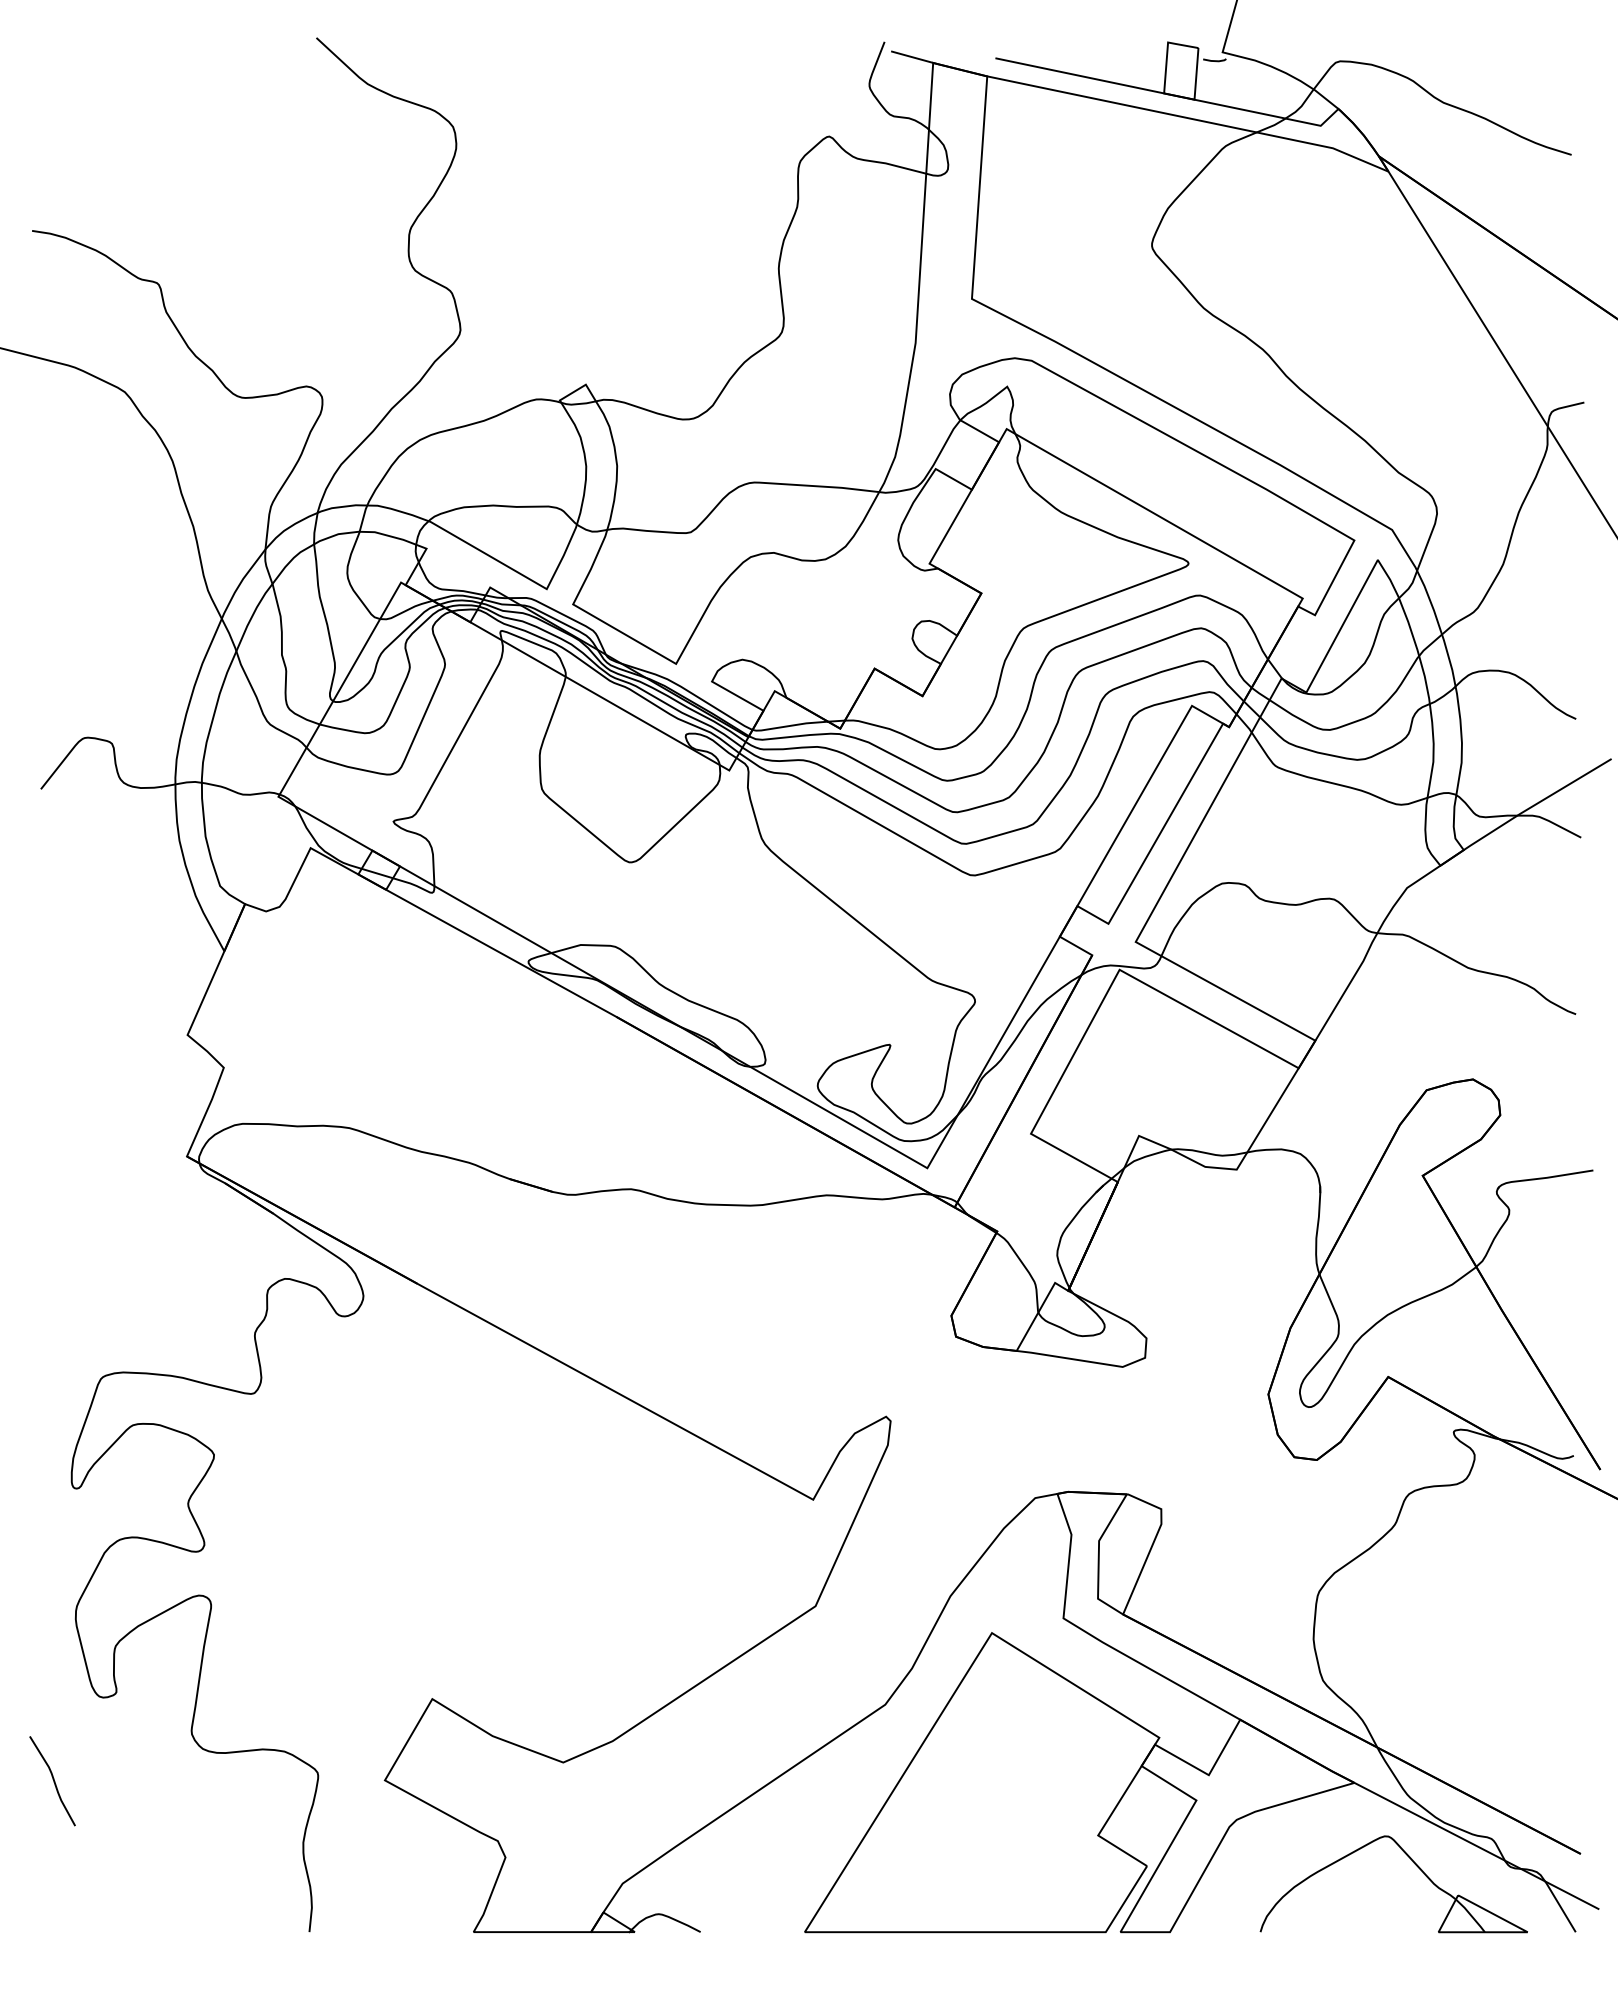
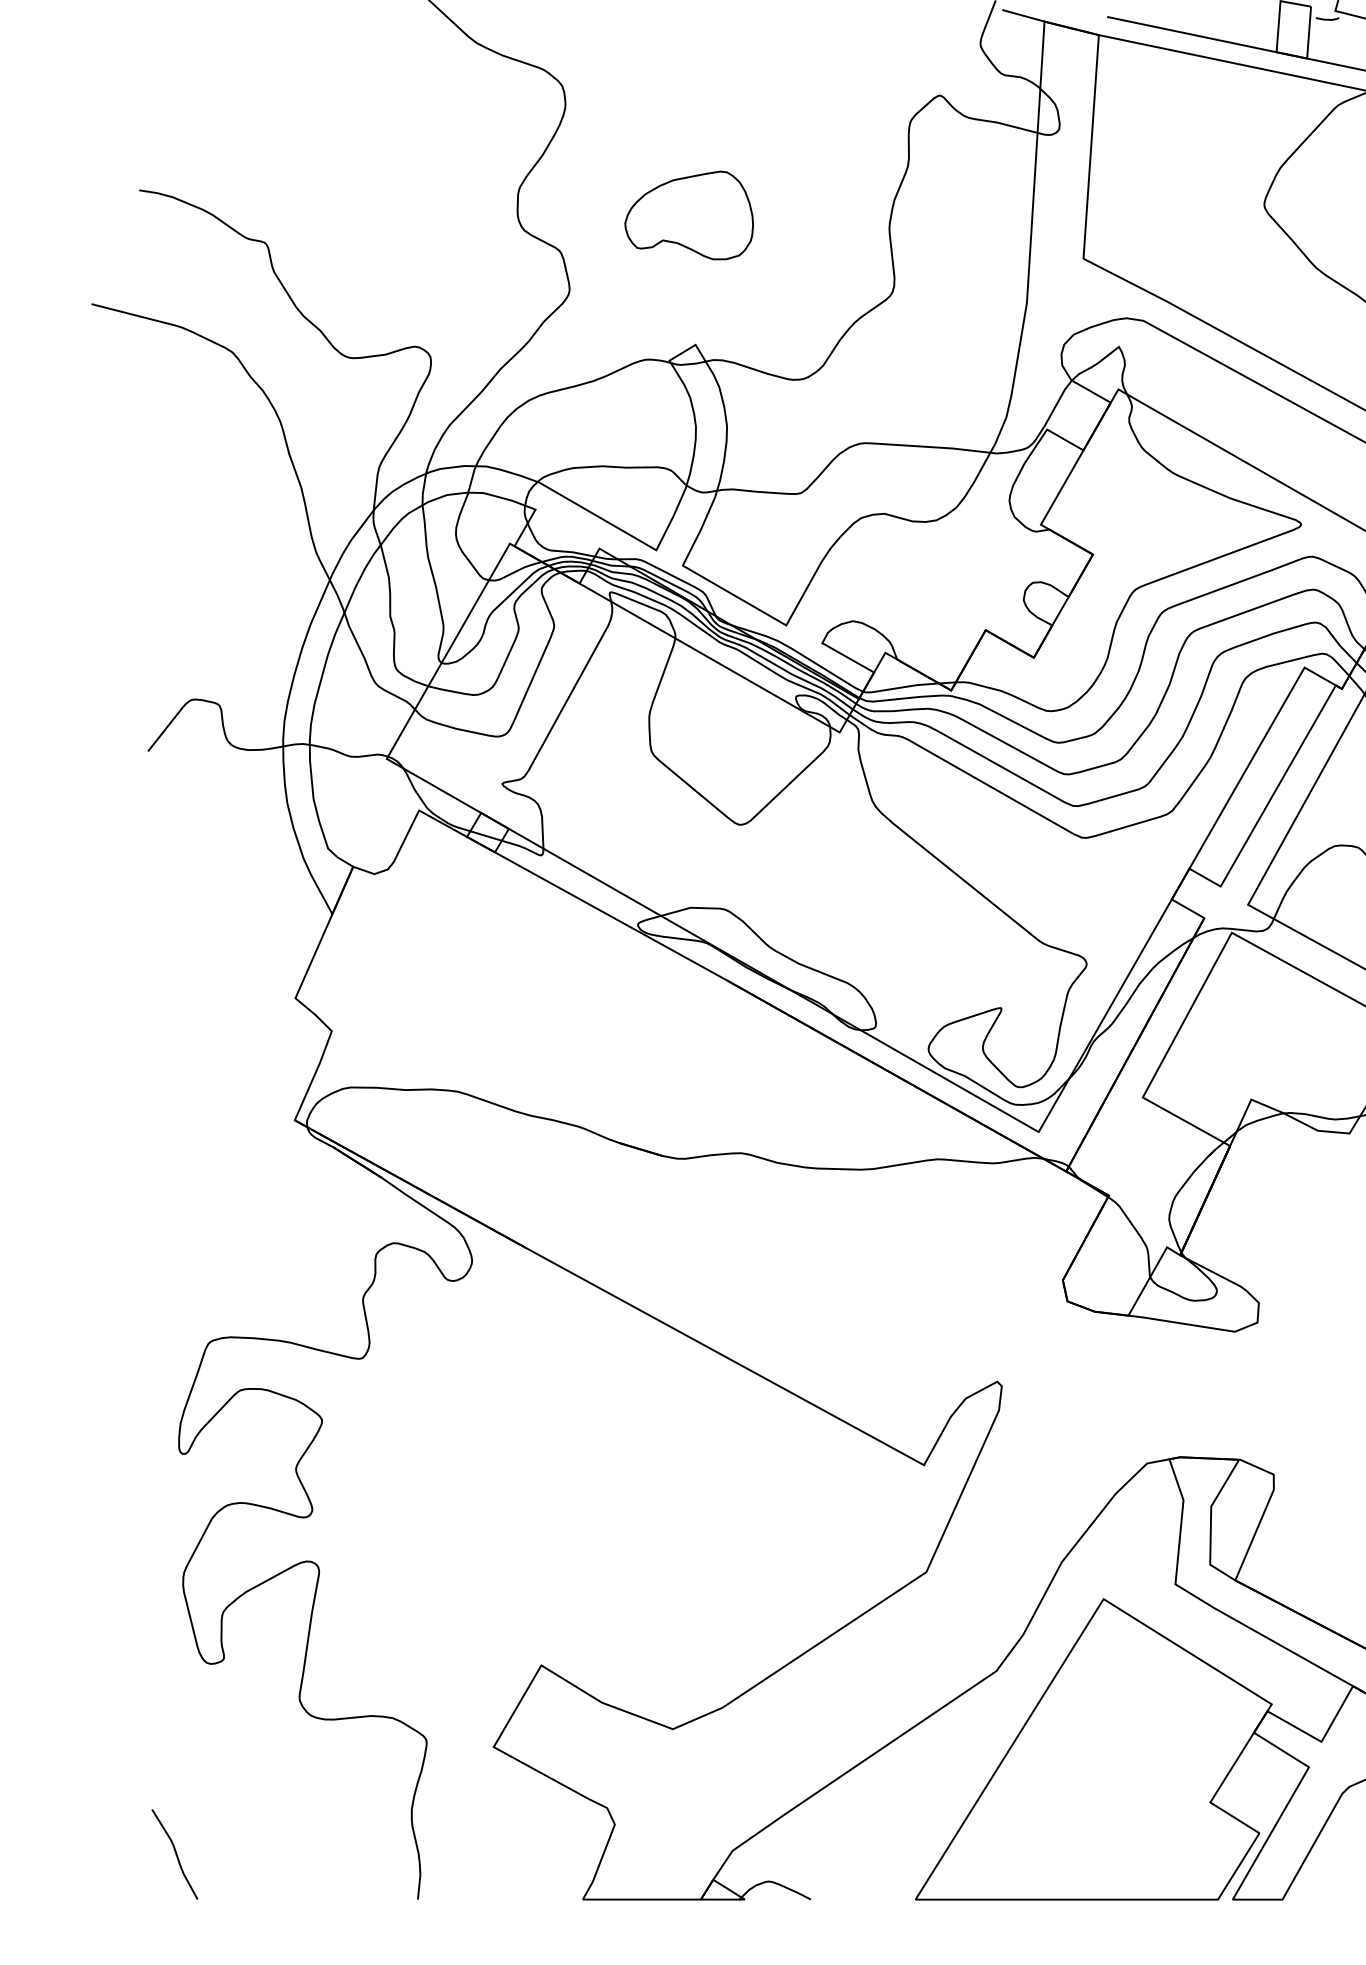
part: (579, 255) -> (689, 215), added
curve: (53, 1781) -> (175, 1854), moved

